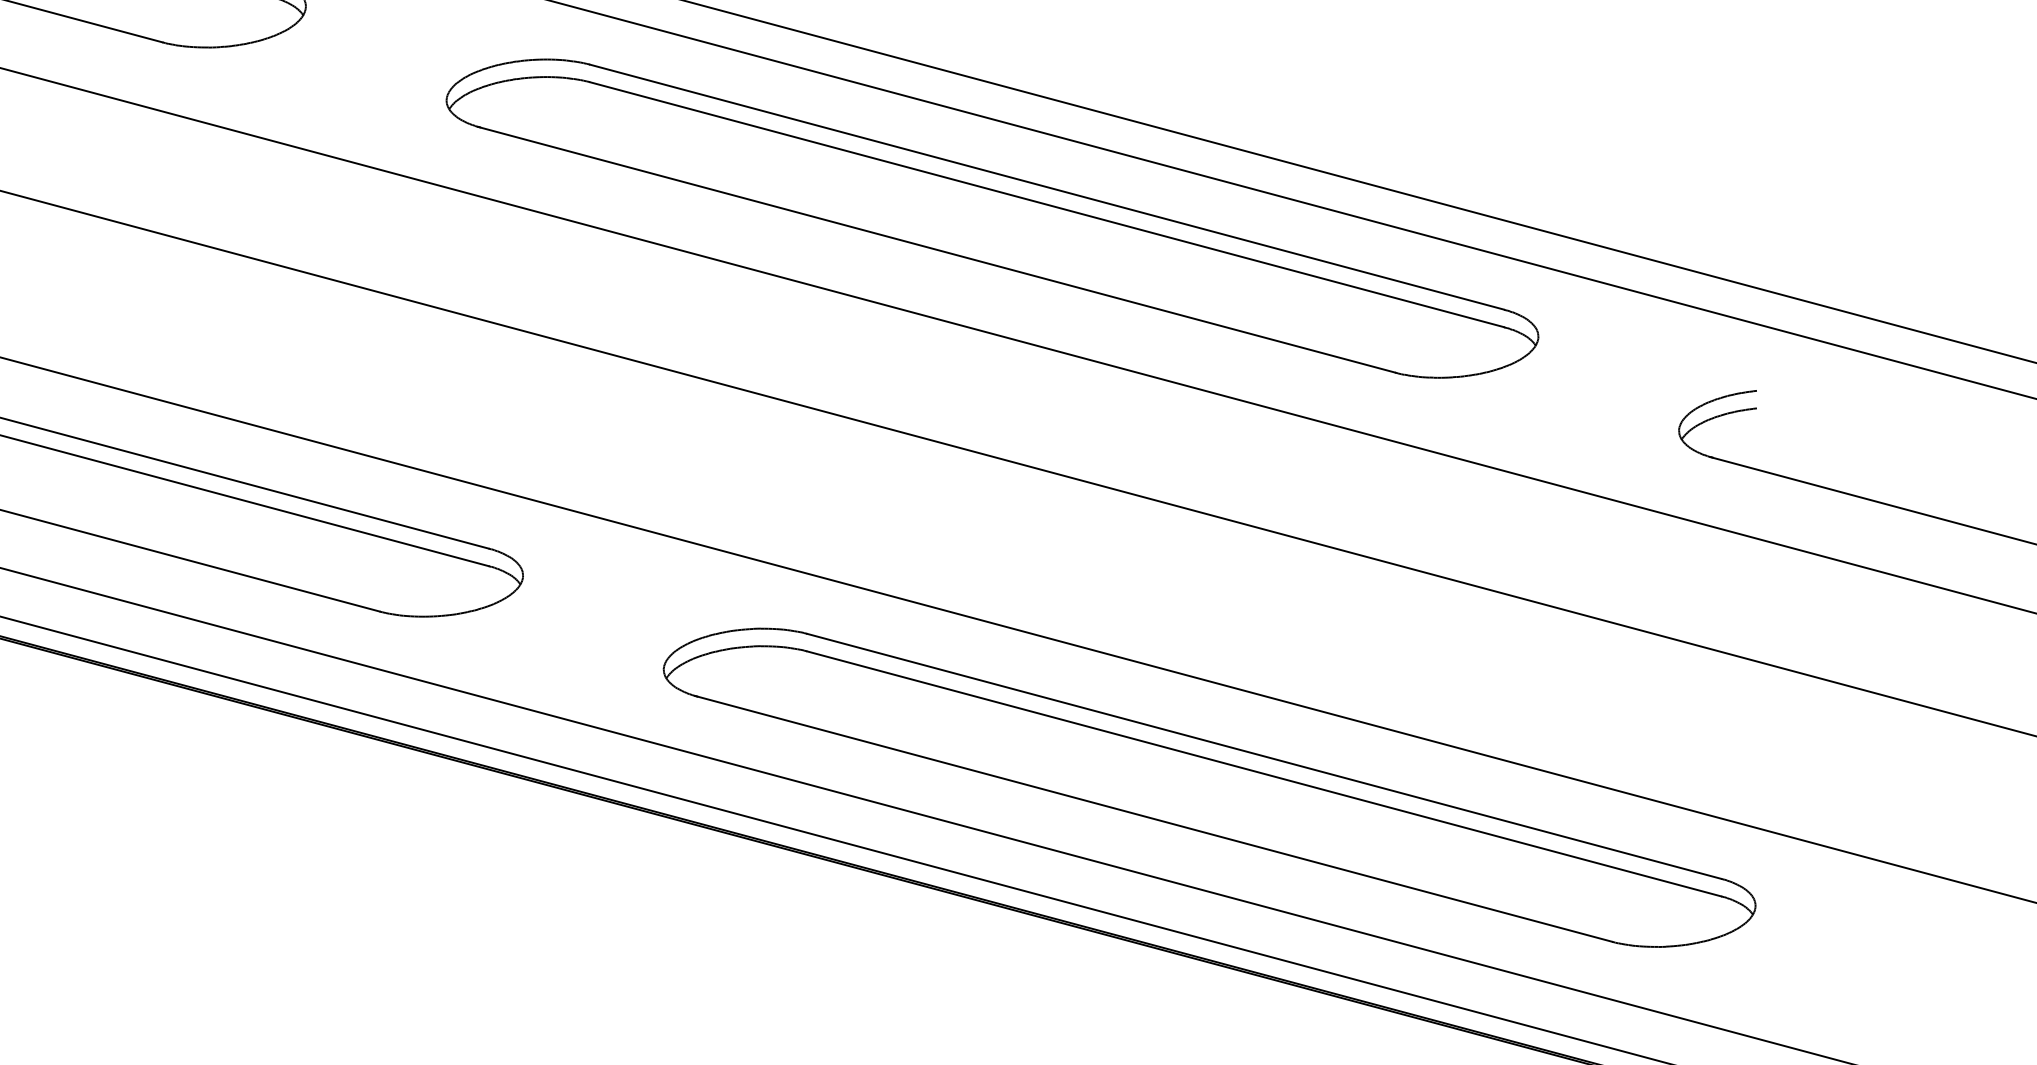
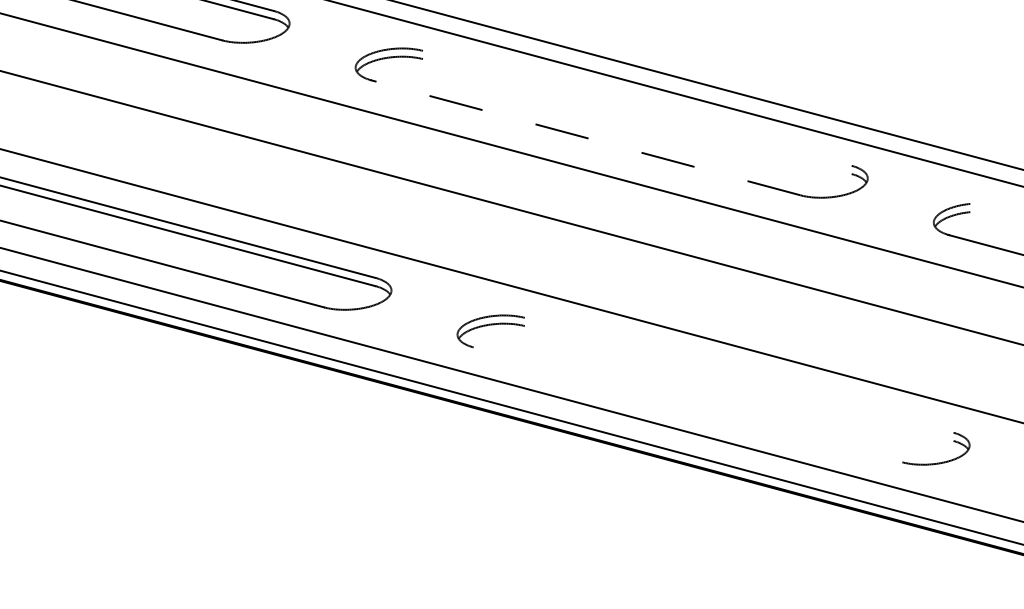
line: (1045, 185) -> (636, 107), removed
line: (1045, 204) -> (636, 116), removed
line: (936, 249) -> (585, 137), solid -> dashed
line: (1262, 754) -> (738, 374), removed
line: (1262, 773) -> (738, 383), removed
line: (1154, 818) -> (687, 404), removed

